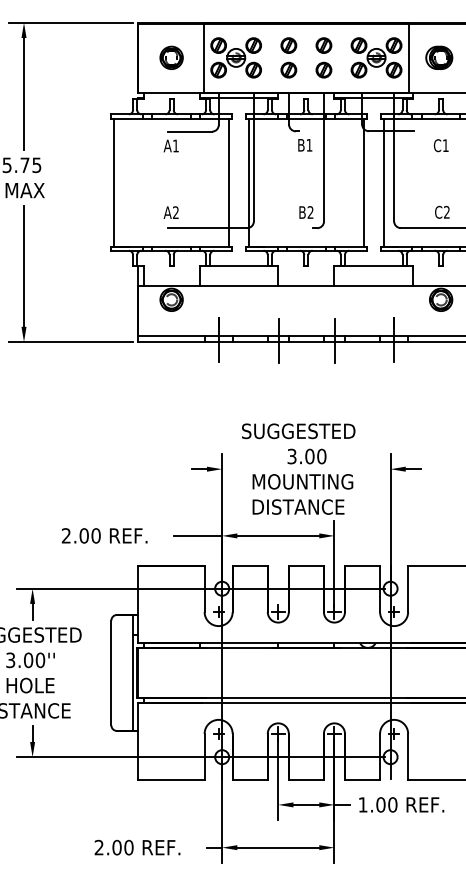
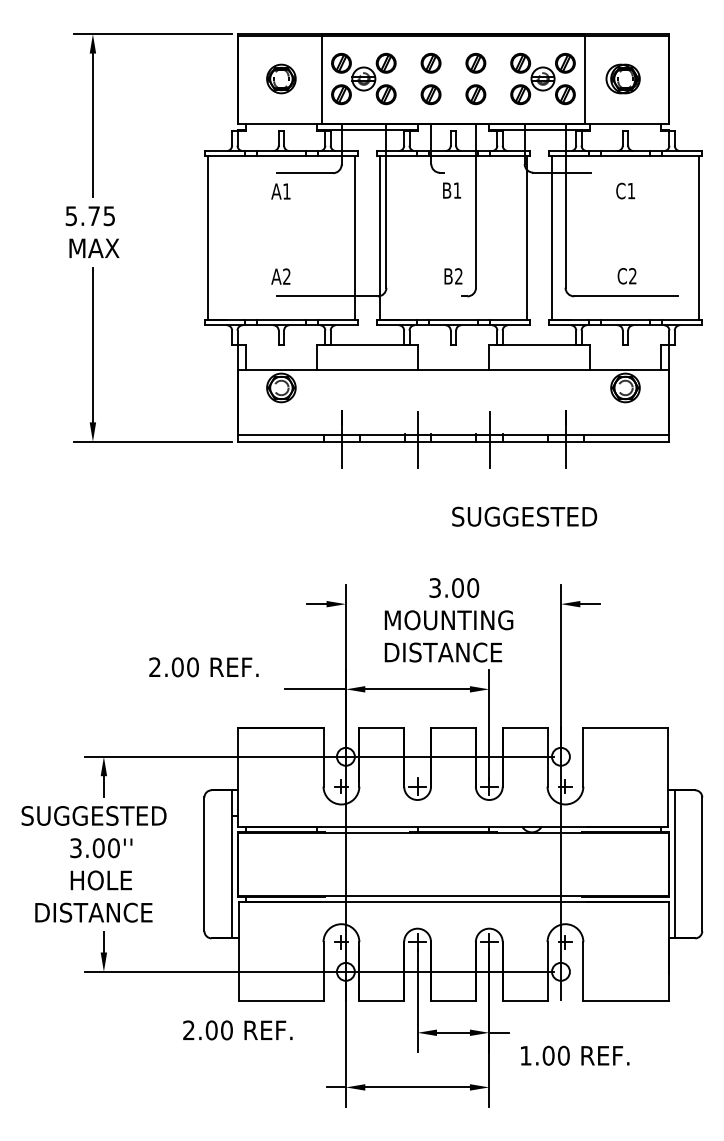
text: (298, 431) -> (524, 516), moved
text: (104, 536) -> (203, 667), moved
text: (401, 804) -> (575, 1055), moved
text: (137, 847) -> (237, 1030), moved

